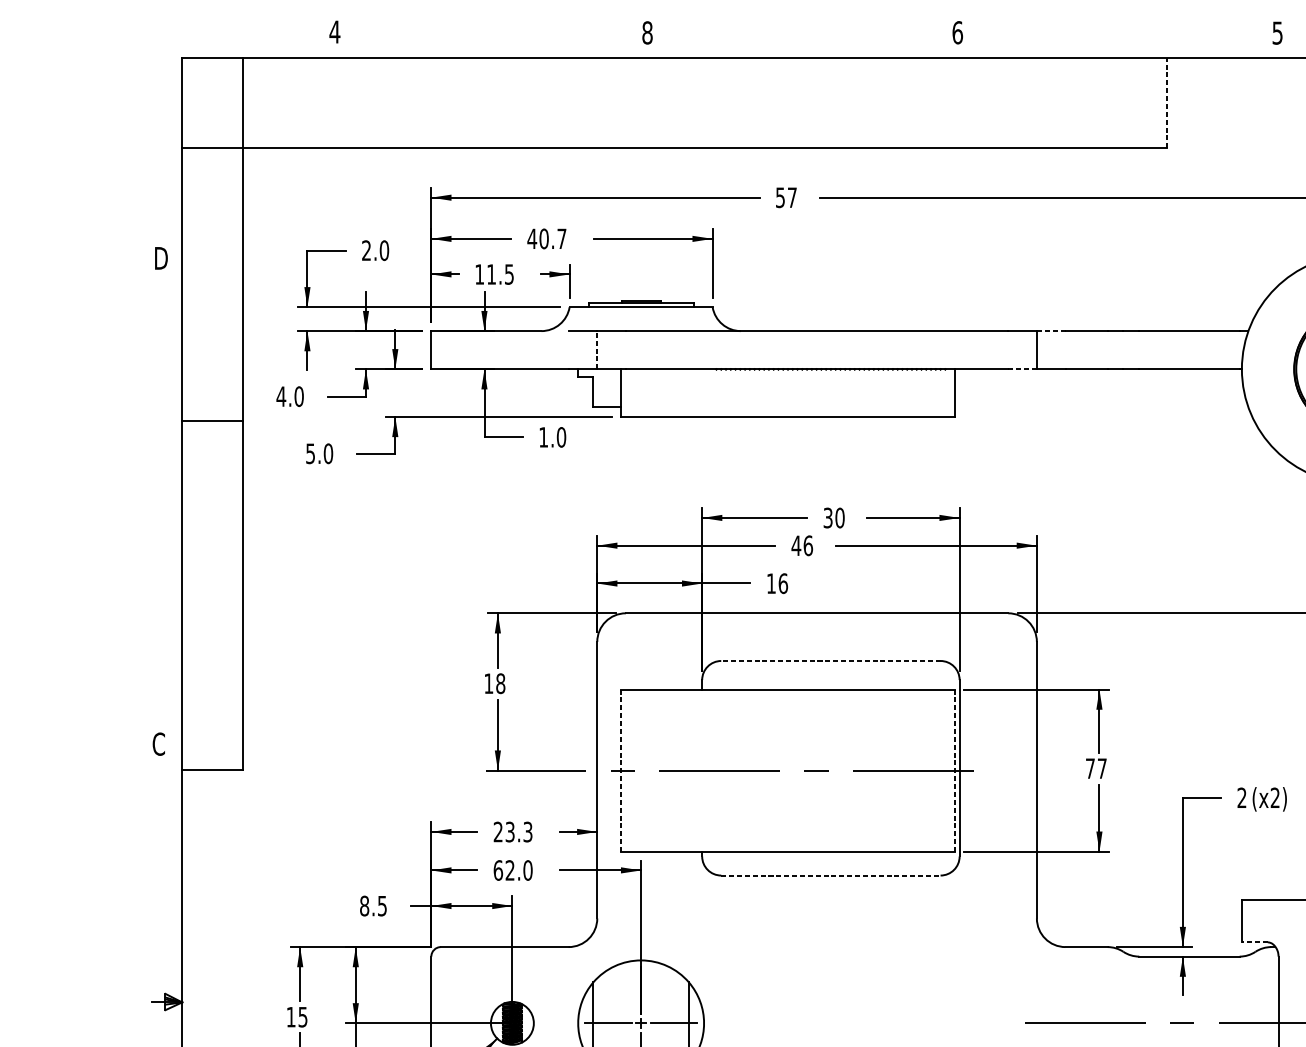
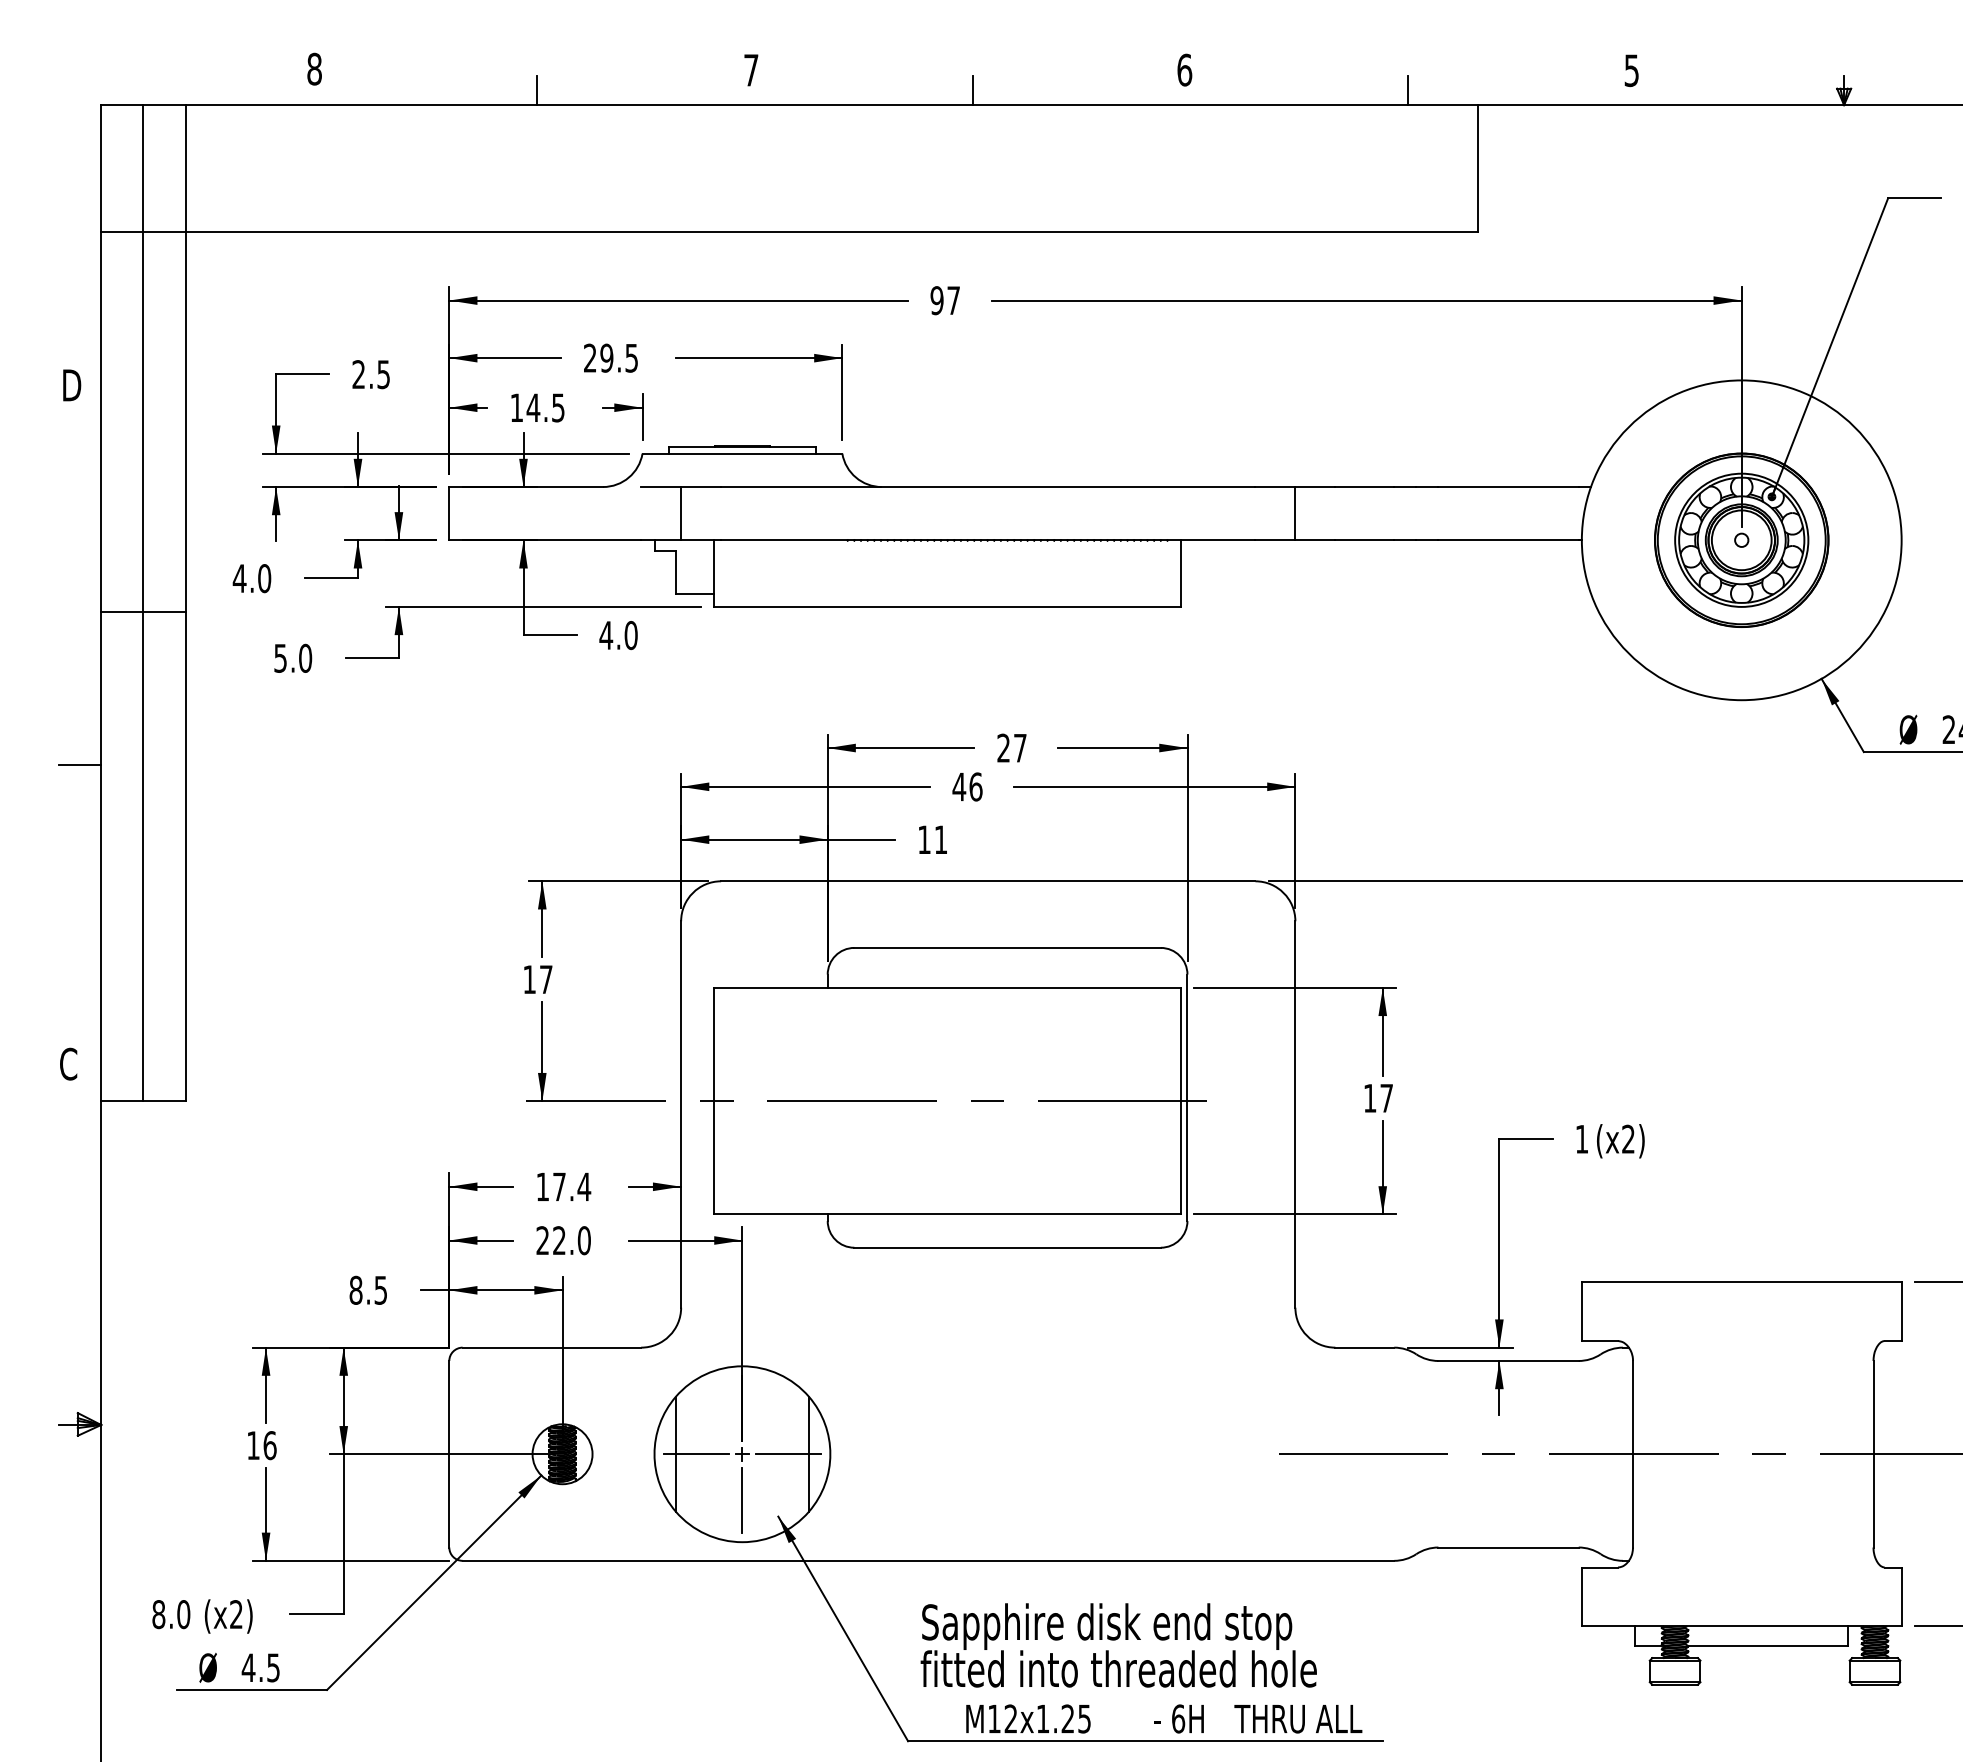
text: (334, 31) -> (314, 68), 4 -> 8
text: (647, 33) -> (751, 70), 8 -> 7
line: (493, 47) -> (536, 90), added
line: (805, 47) -> (972, 90), added
line: (1117, 47) -> (1408, 90), added
line: (1167, 102) -> (1477, 167), dashed -> solid
text: (780, 197) -> (936, 300), 57 -> 97
text: (546, 238) -> (610, 357), 40.7 -> 29.5
text: (384, 250) -> (383, 374), 2.0 -> 2.5
text: (491, 274) -> (533, 407), 11.5 -> 14.5
line: (1051, 331) -> (1315, 487), dashed -> solid
line: (597, 350) -> (681, 513), dashed -> solid
line: (1022, 369) -> (1275, 540), dashed -> solid
line: (212, 413) -> (143, 602), added
text: (543, 437) -> (606, 635), 1.0 -> 4.0
text: (833, 517) -> (1011, 747), 30 -> 27
line: (166, 530) -> (79, 765), added
text: (782, 583) -> (940, 839), 16 -> 11
line: (830, 660) -> (1007, 947), dashed -> solid
text: (500, 683) -> (545, 979), 18 -> 17
text: (1090, 768) -> (1370, 1098), 77 -> 17
line: (621, 770) -> (714, 1101), dashed -> solid
line: (954, 770) -> (1180, 1101), dashed -> solid
text: (1241, 797) -> (1581, 1138), 2 -> 1
text: (513, 831) -> (563, 1186), 23.3 -> 17.4
text: (498, 870) -> (542, 1240), 62.0 -> 22.0
line: (831, 875) -> (1008, 1247), dashed -> solid
line: (1254, 941) -> (1599, 1340), dashed -> solid
text: (302, 1017) -> (269, 1445), 15 -> 16

